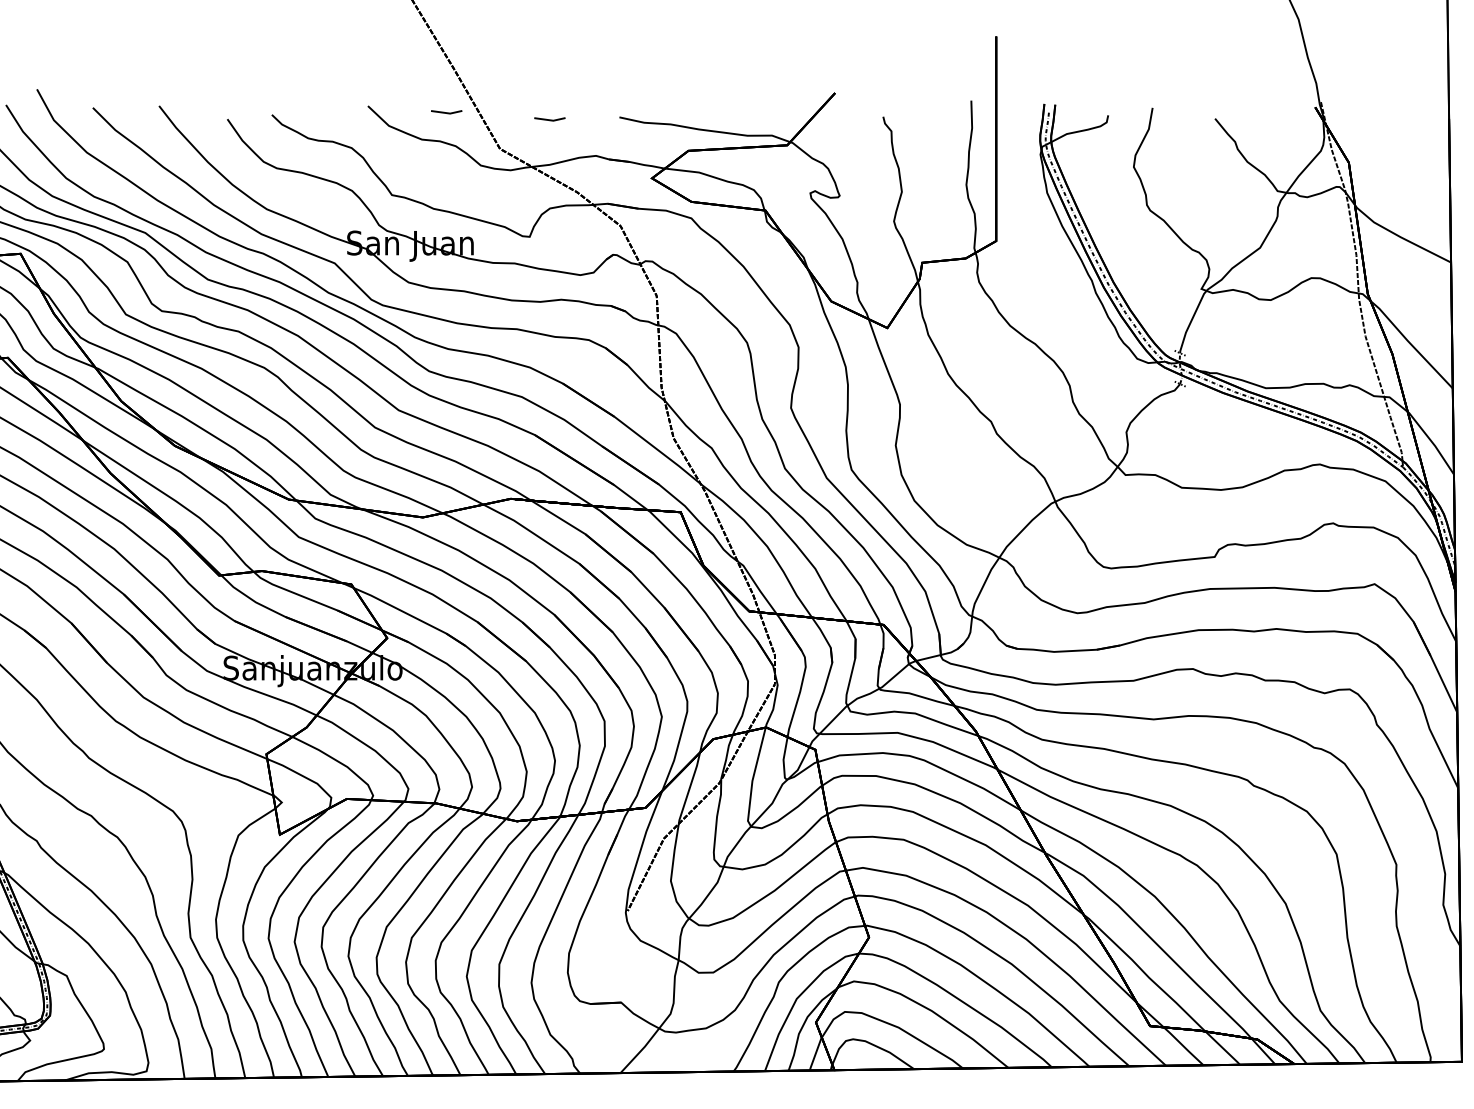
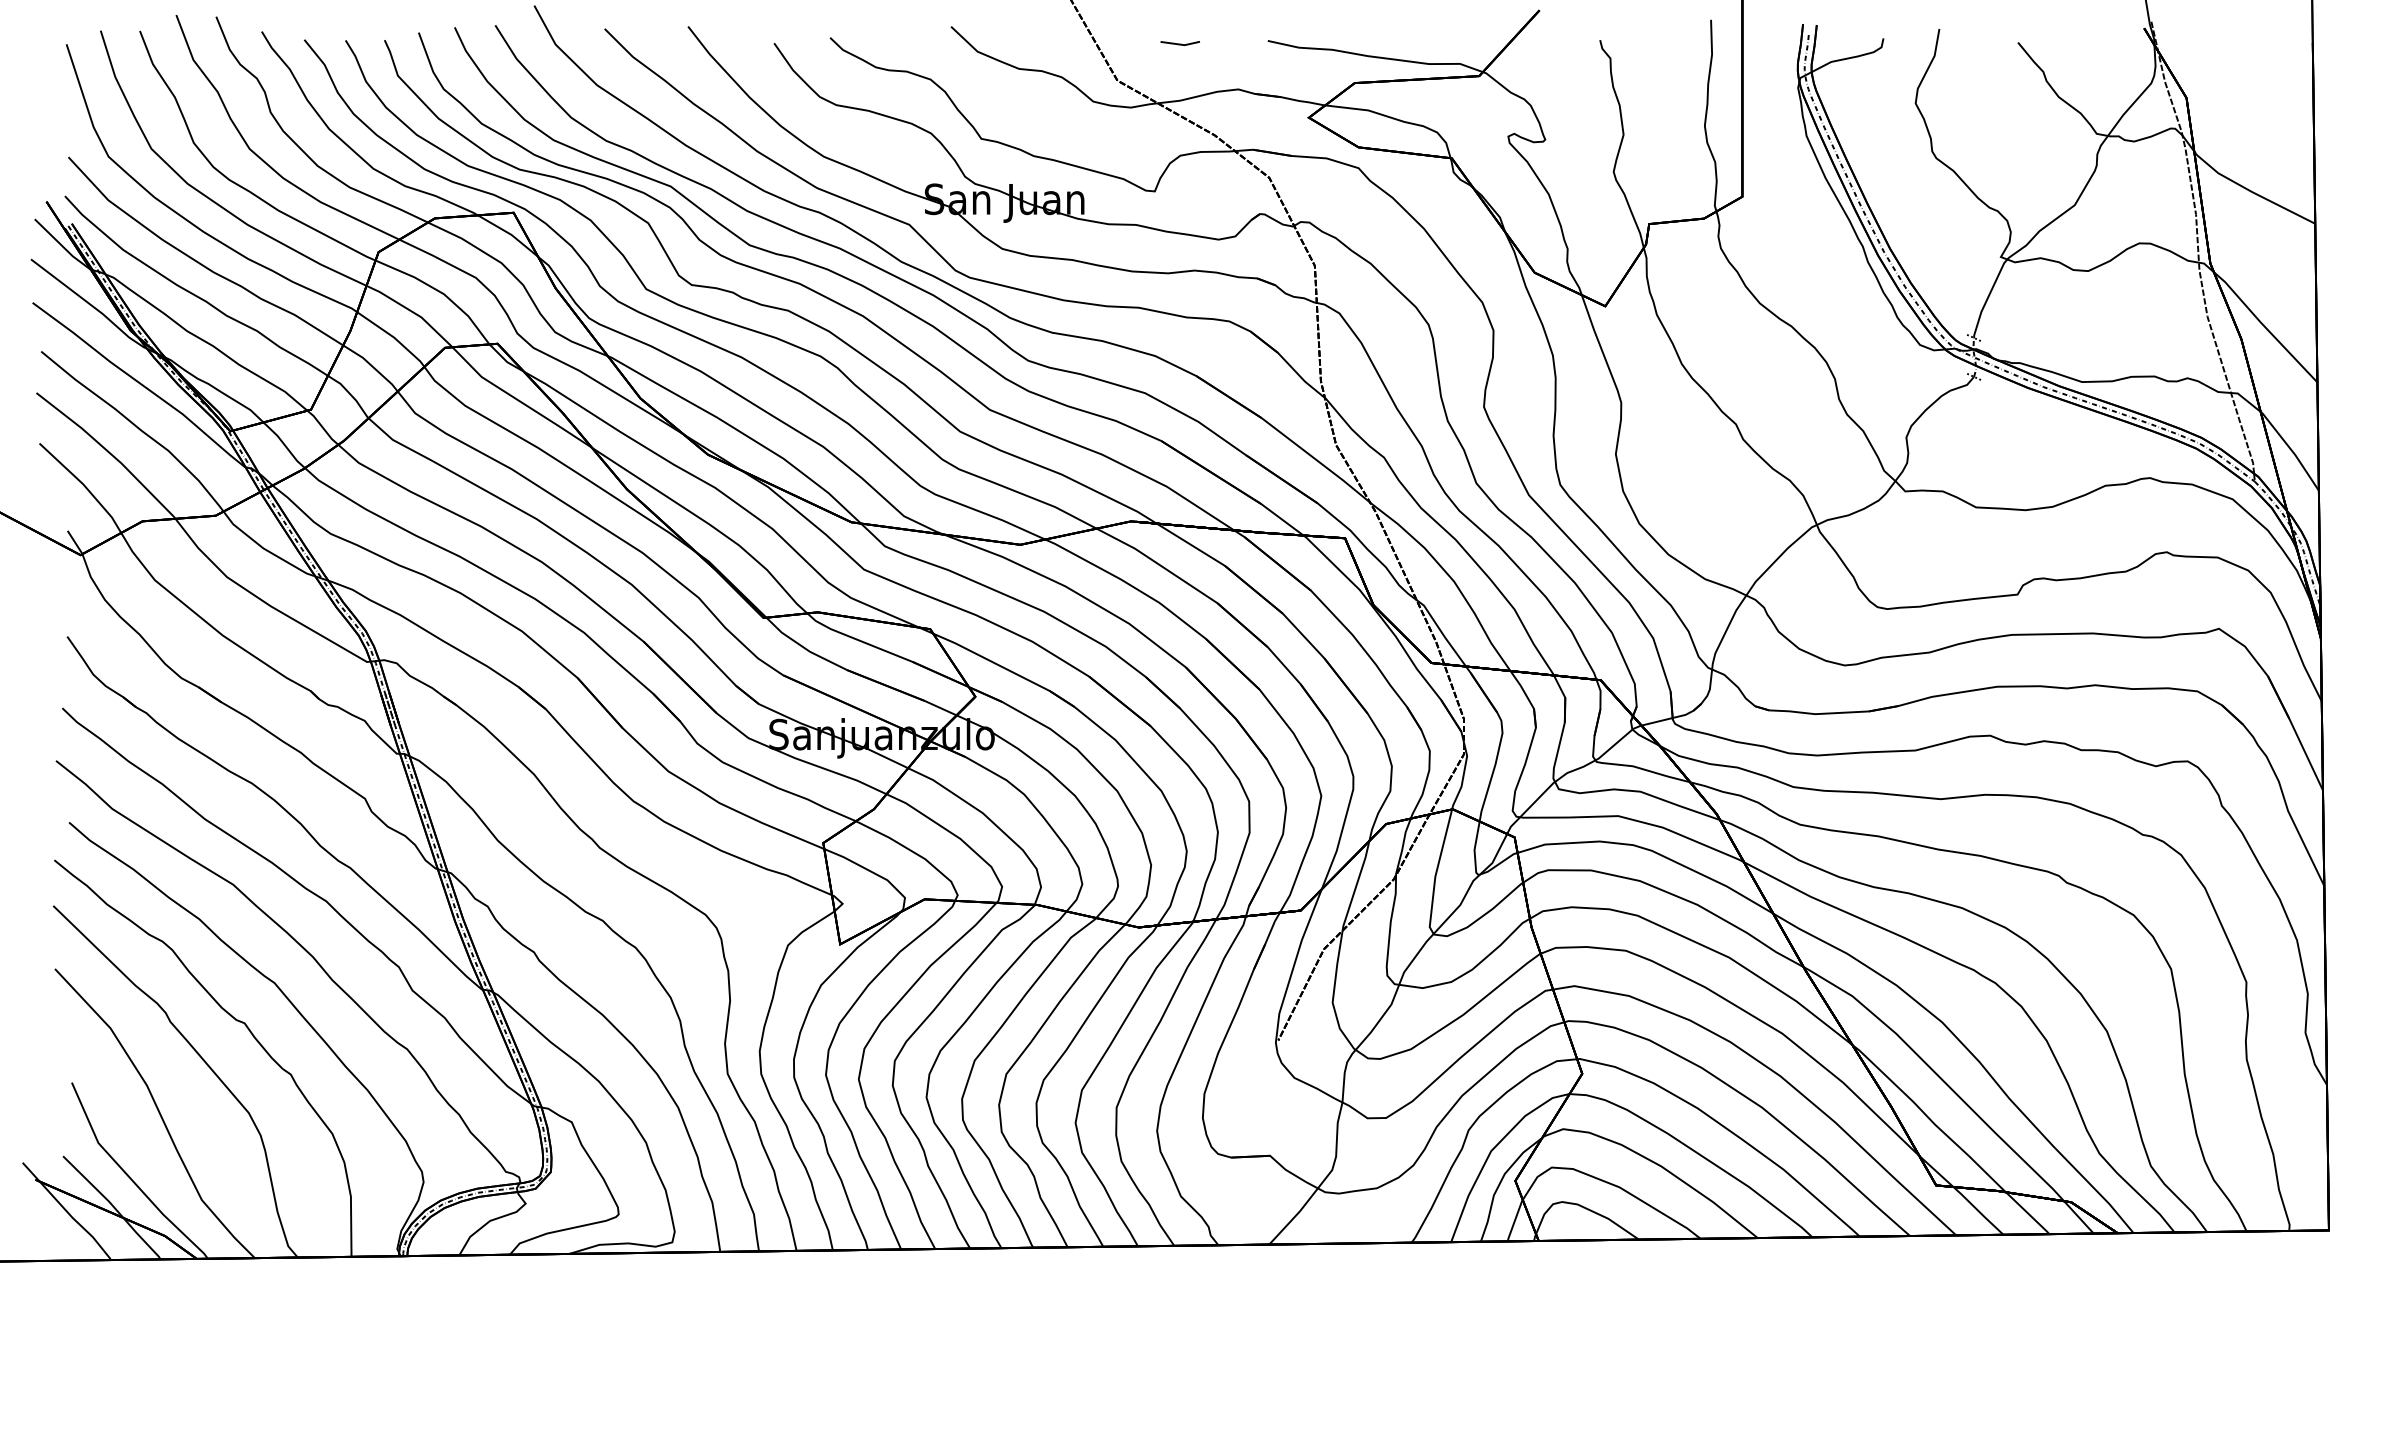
line: (446, 112) -> (1049, 34), removed

